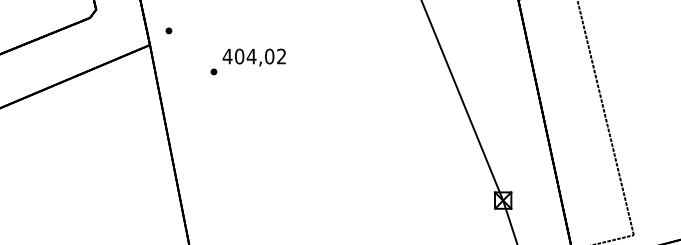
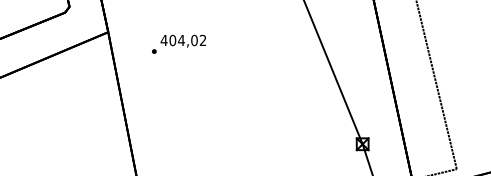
part: (168, 30) -> (121, 21), removed

